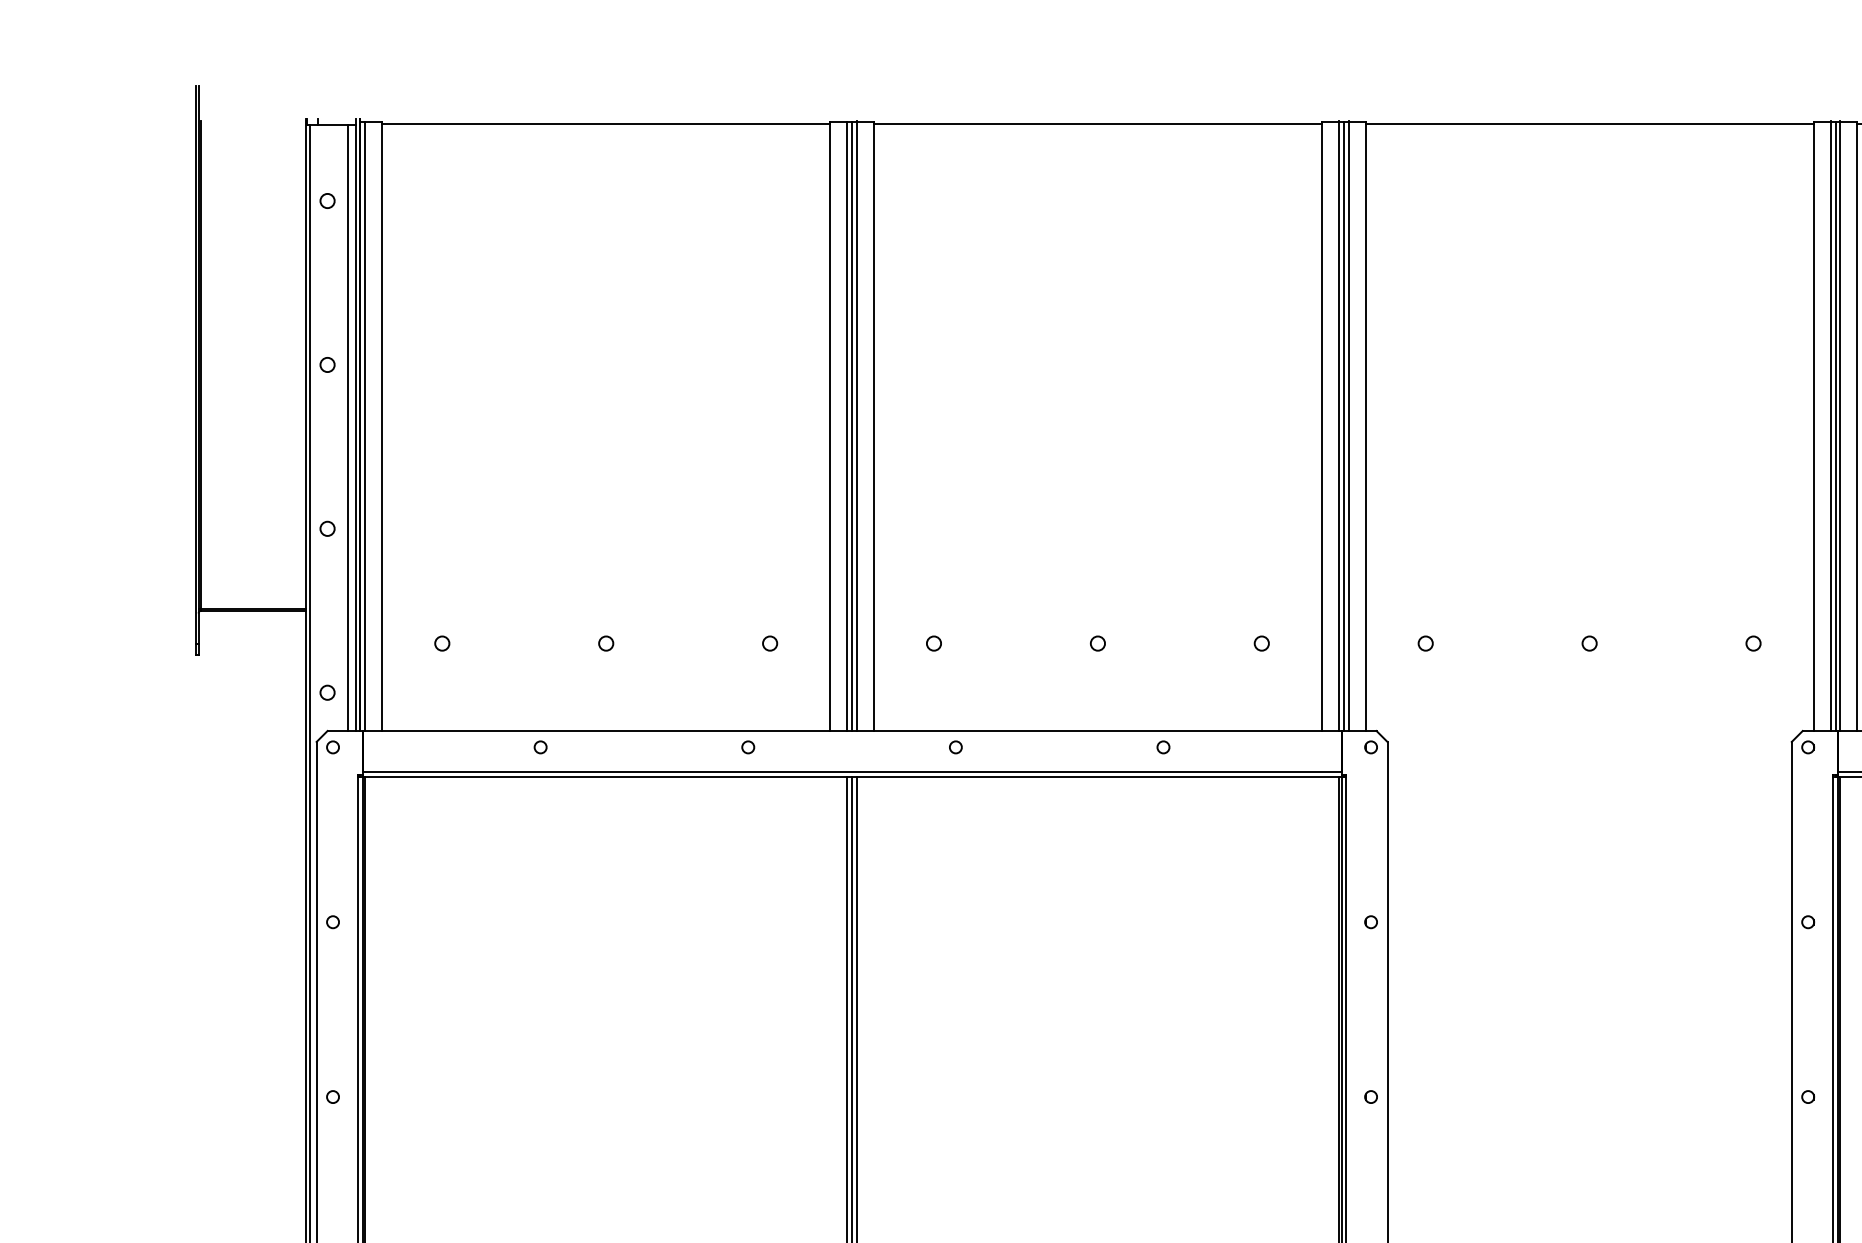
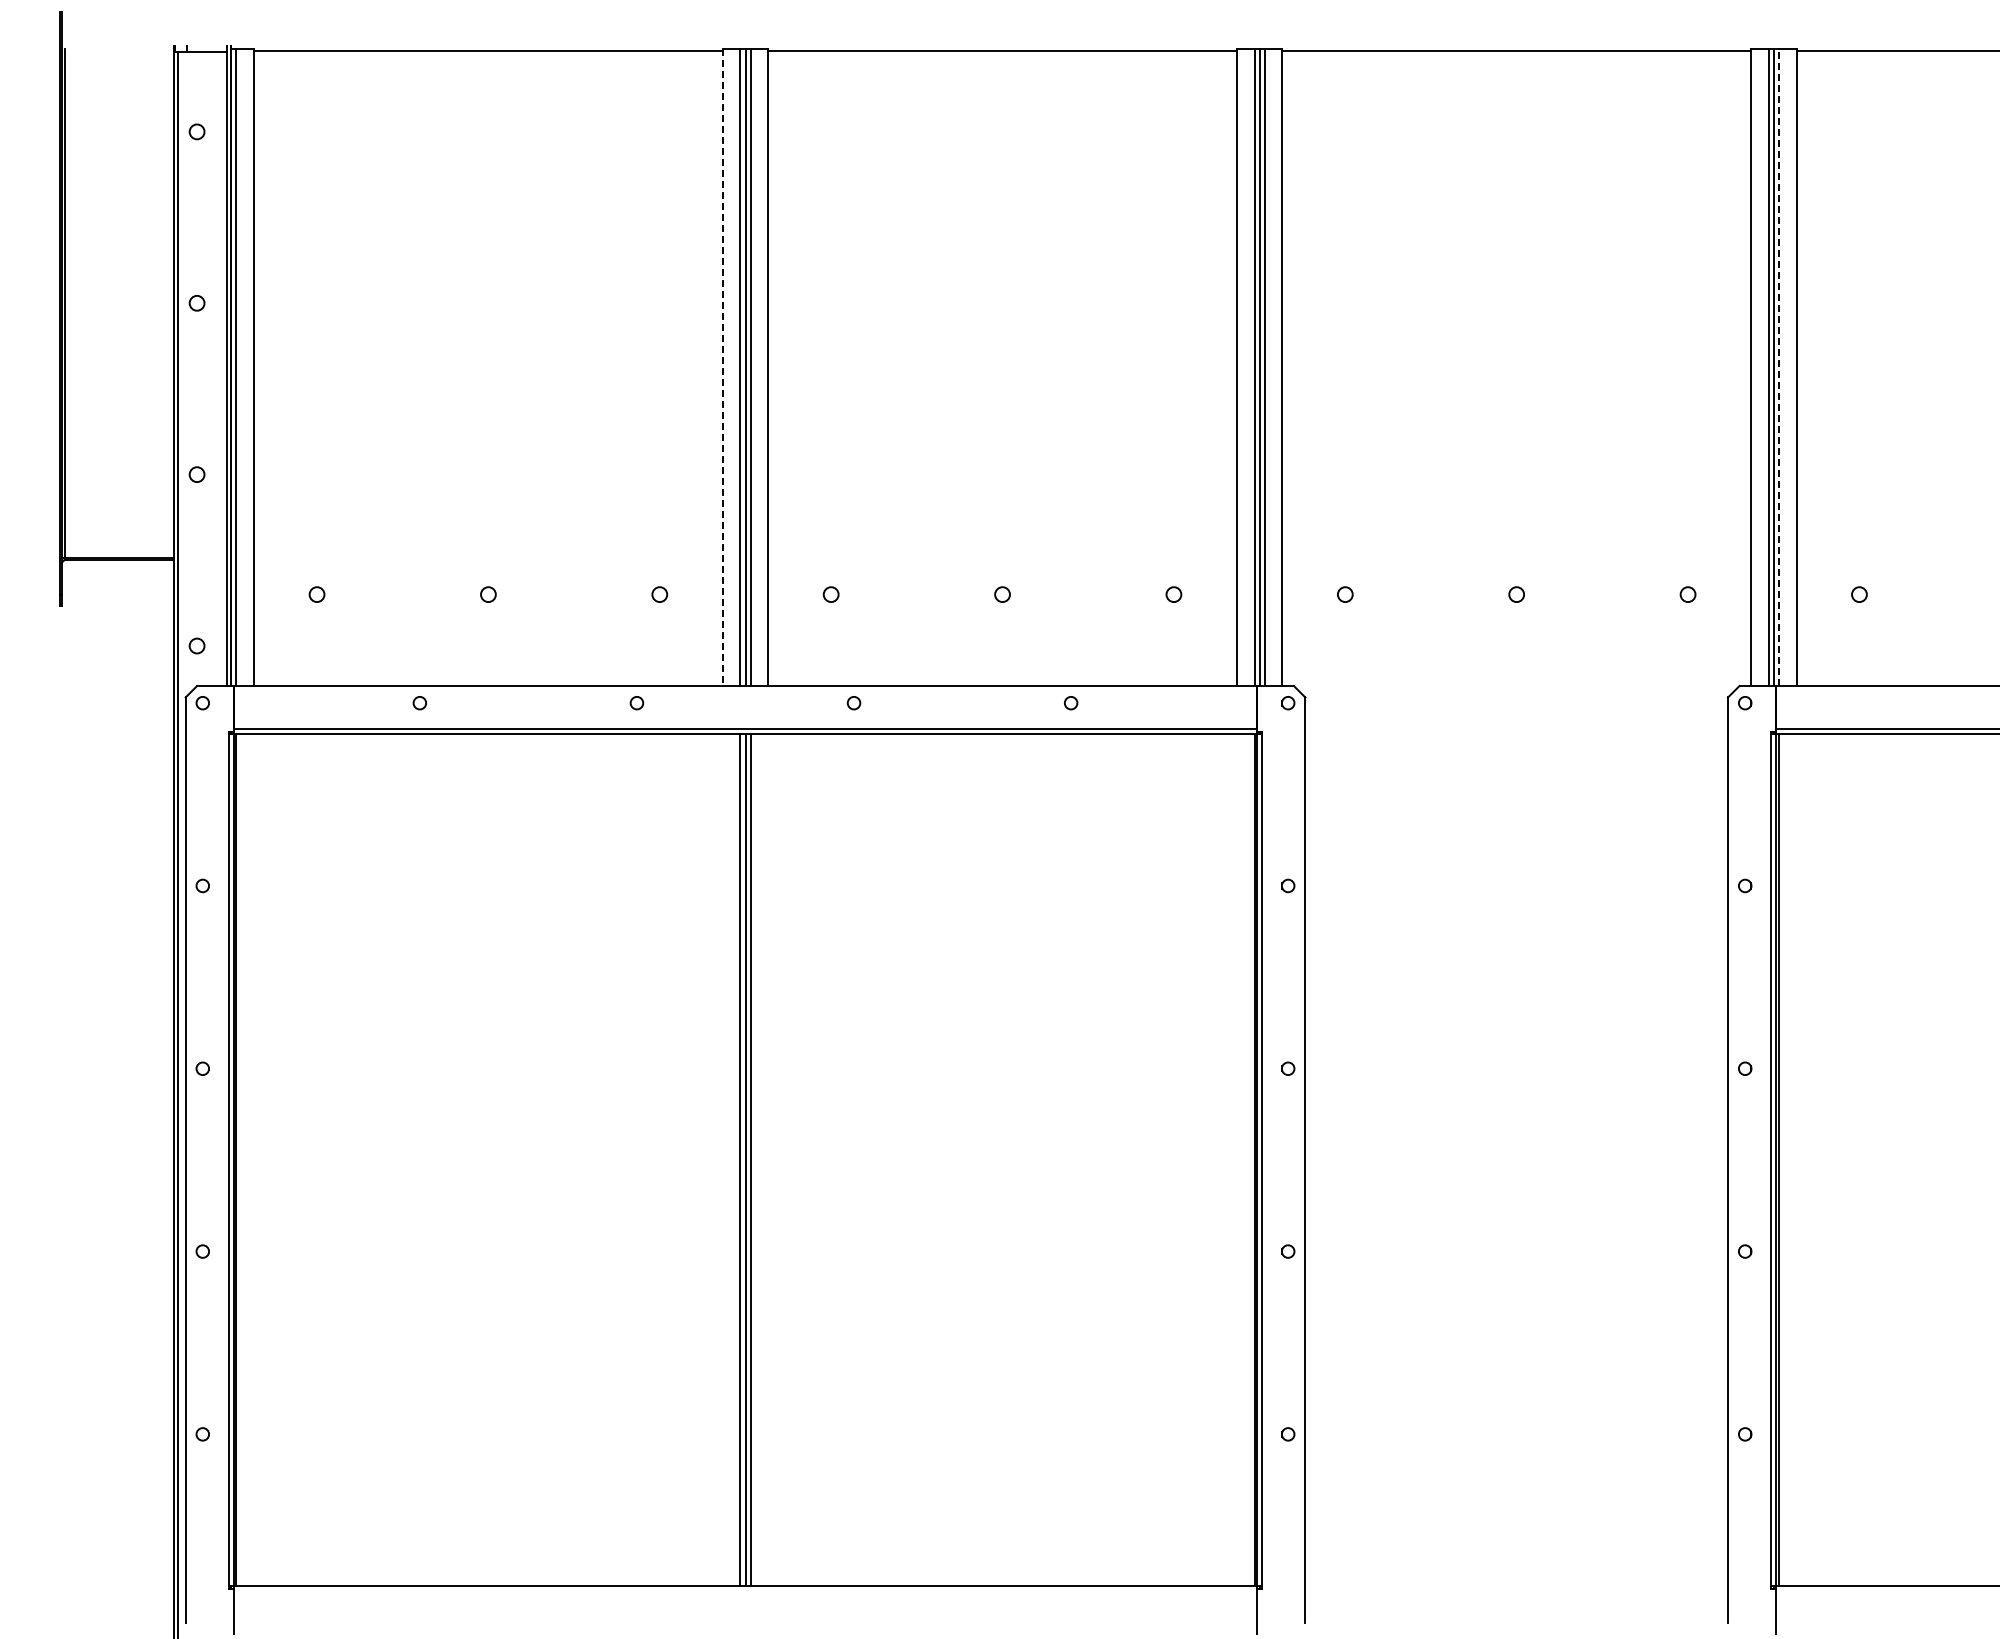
line: (830, 426) -> (722, 367), solid -> dashed
line: (1840, 426) -> (1778, 367), solid -> dashed
line: (348, 427) -> (218, 368), removed

